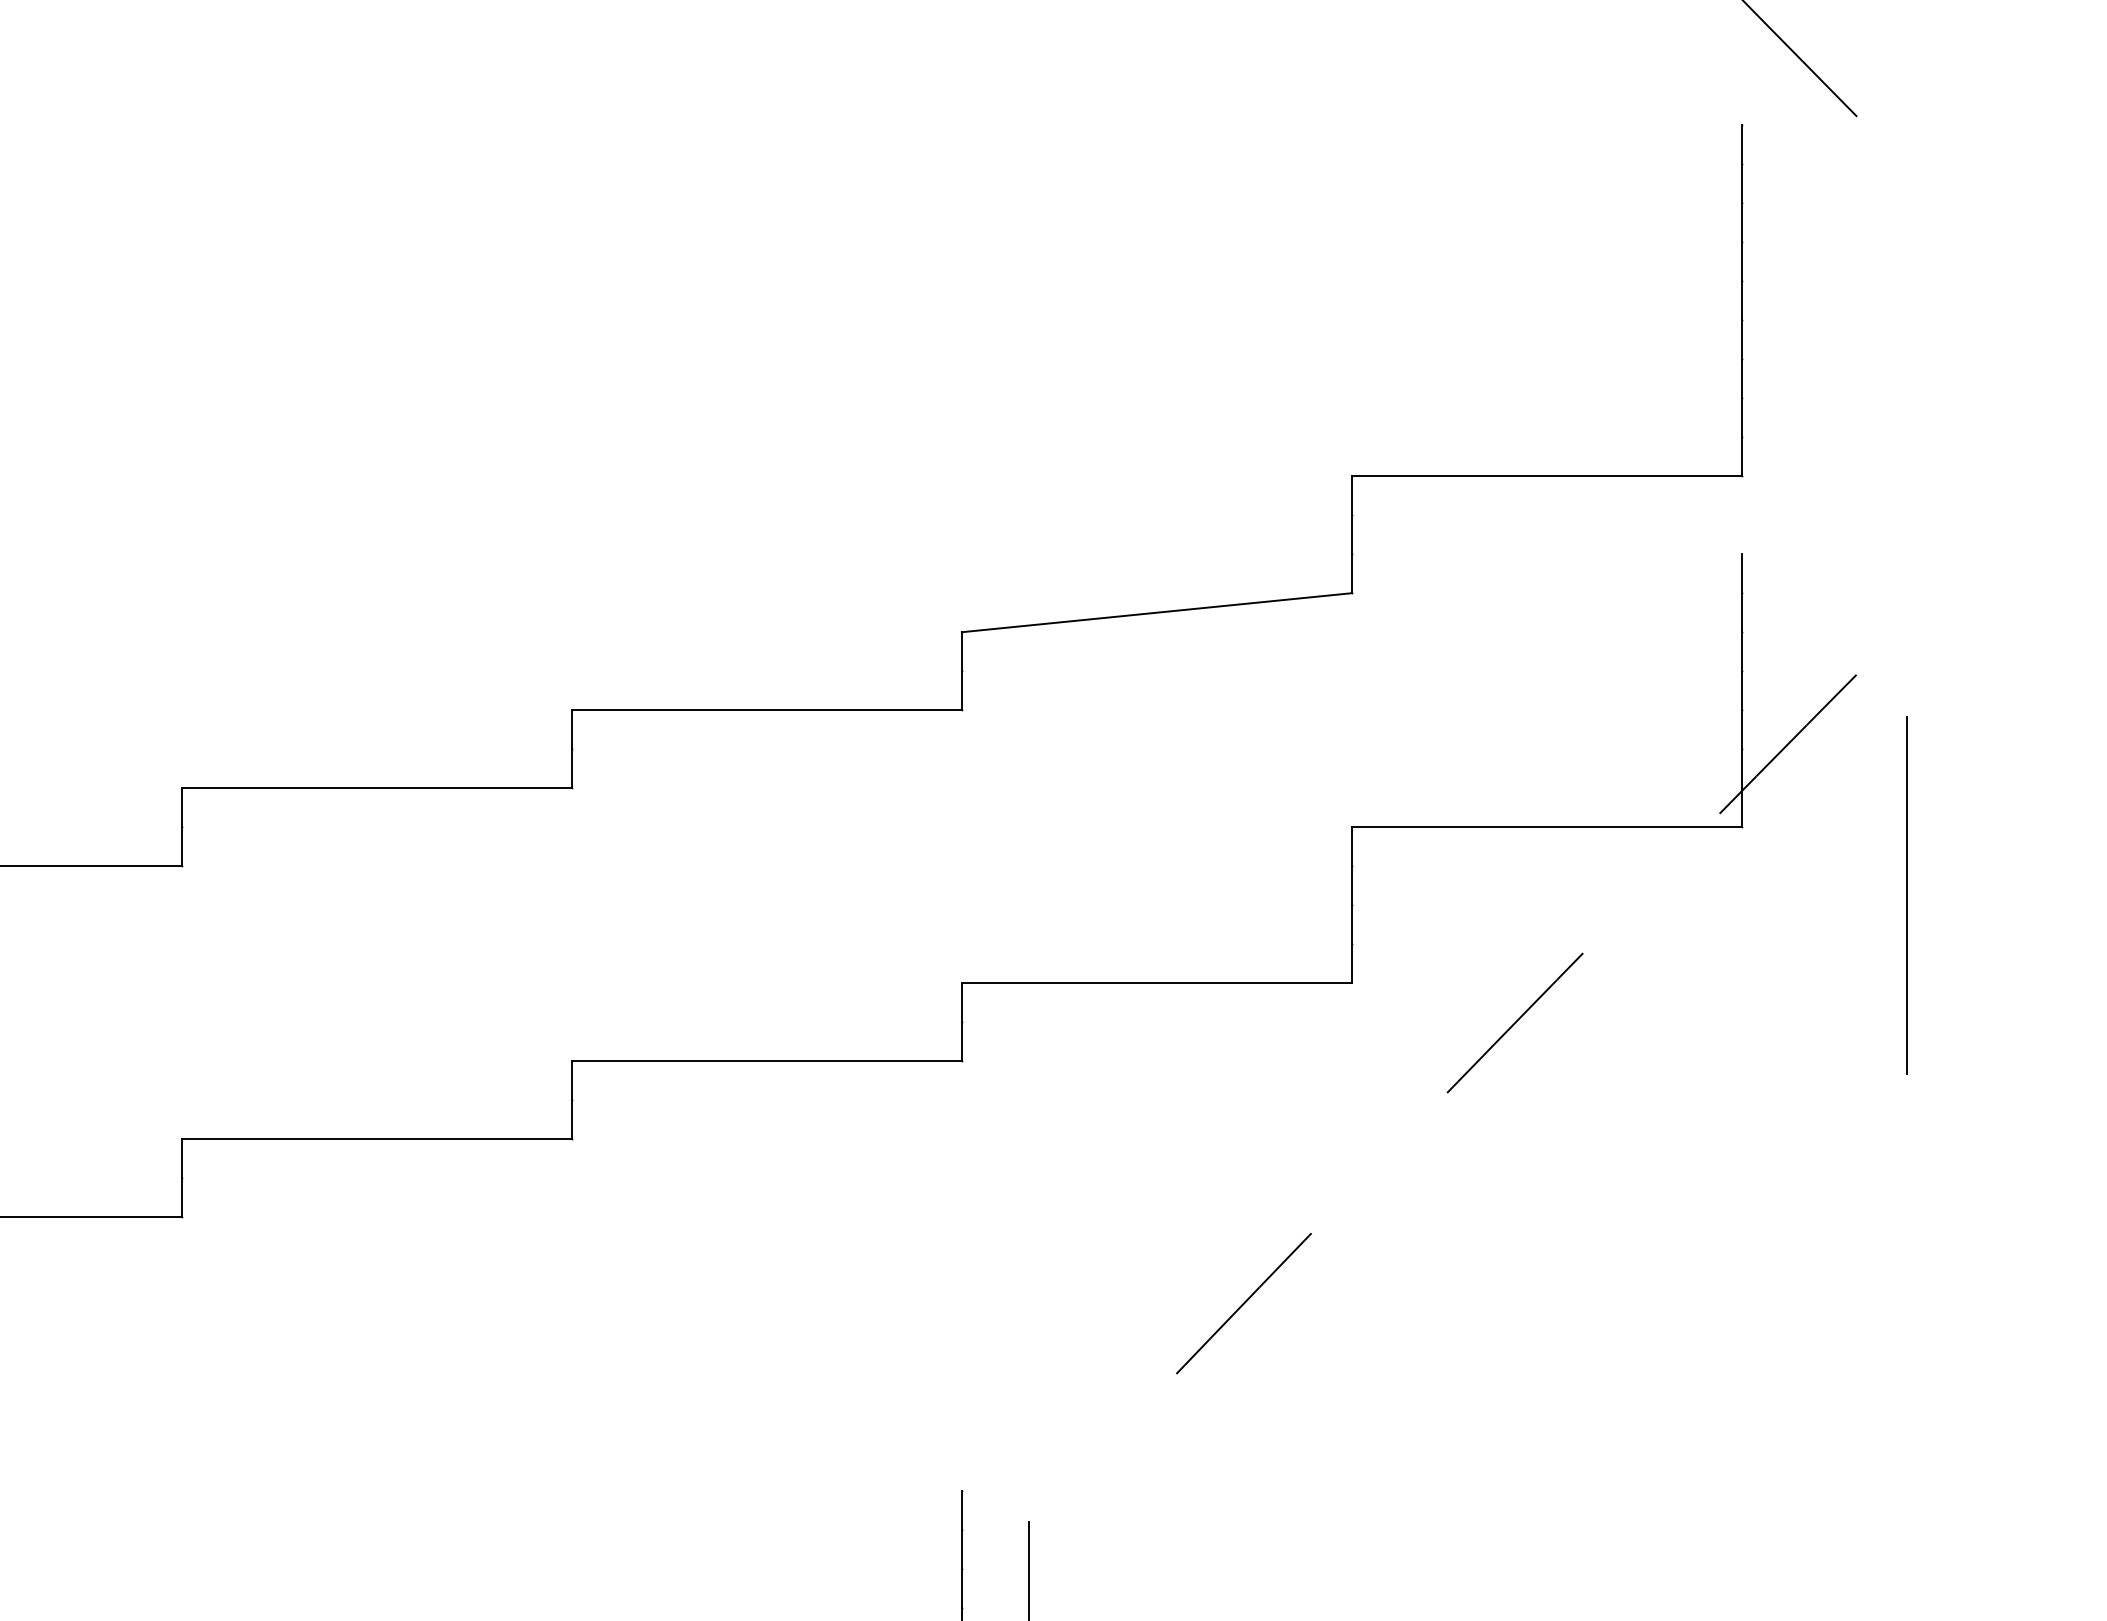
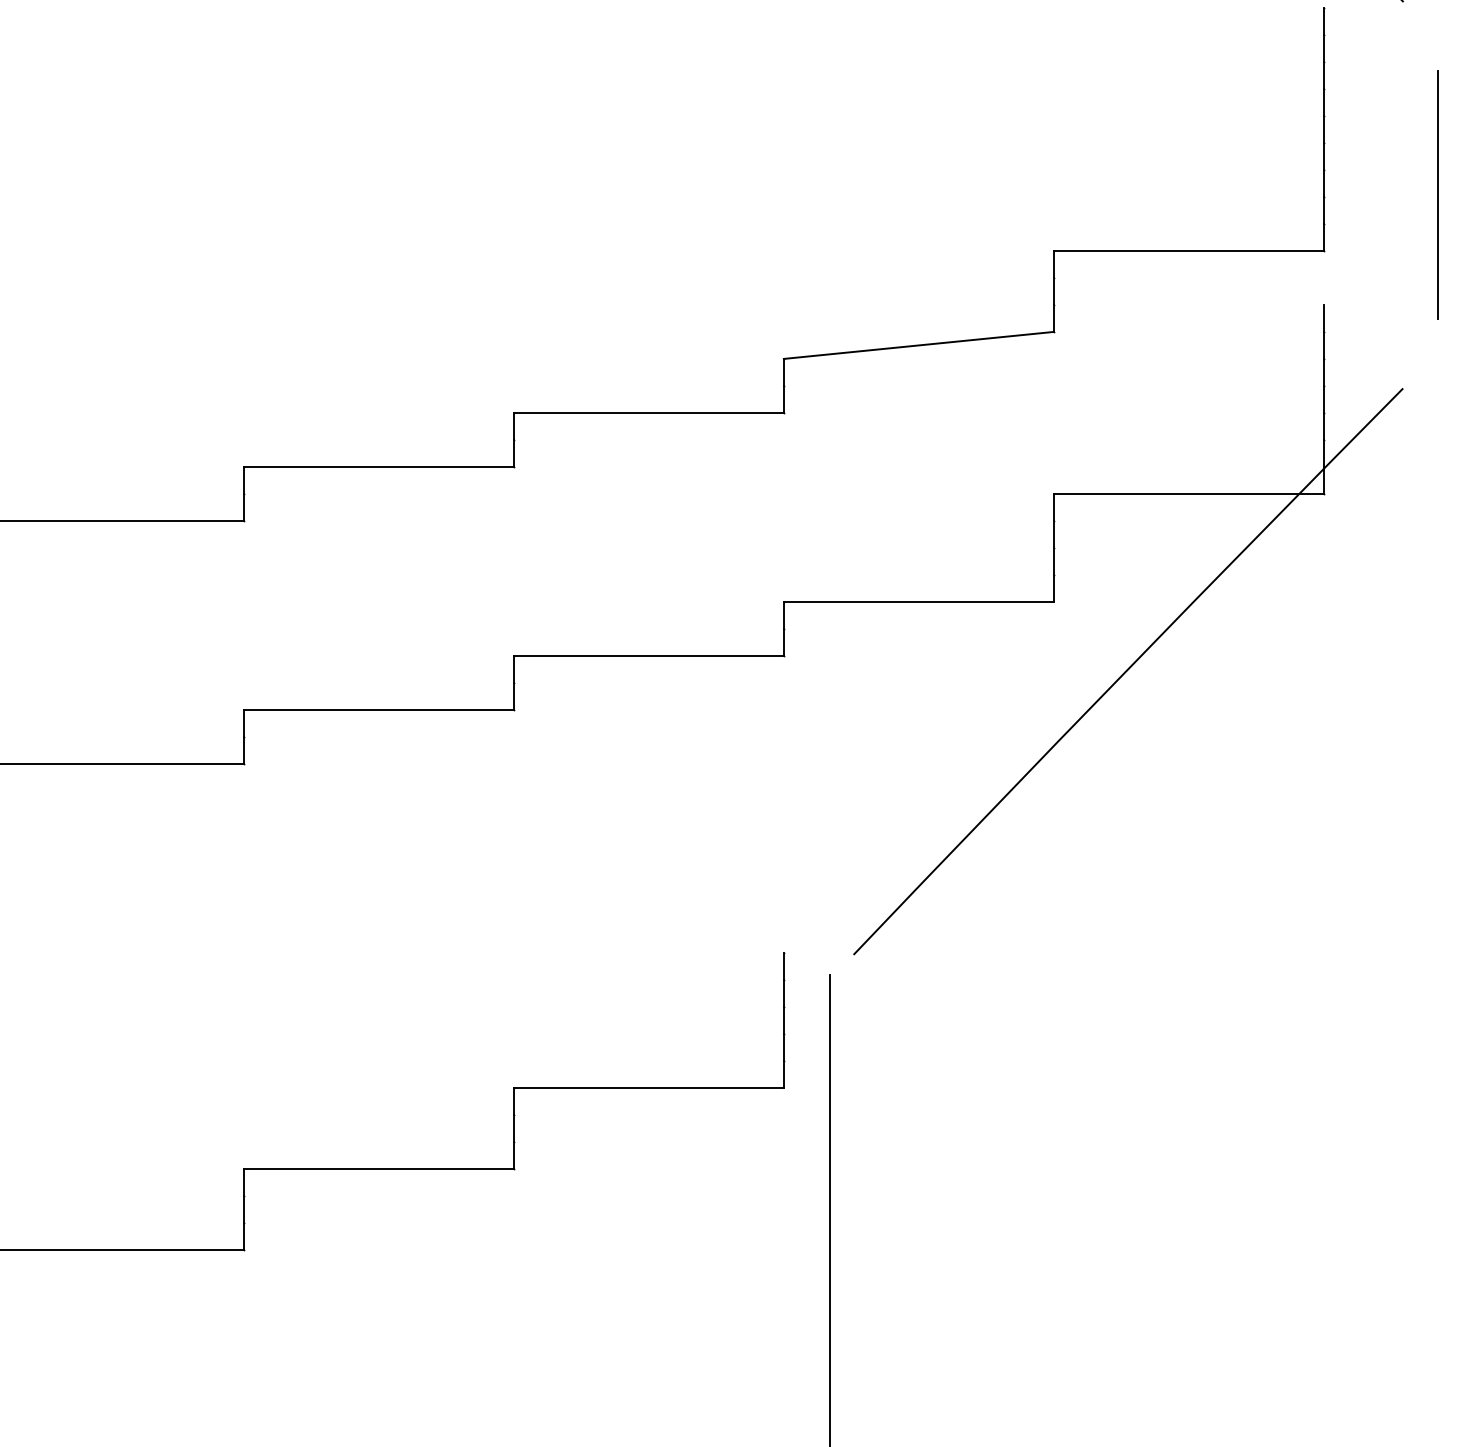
line: (1906, 894) -> (1437, 194), moved
arc: (1458, 1082) -> (1127, 670), dashed -> solid

